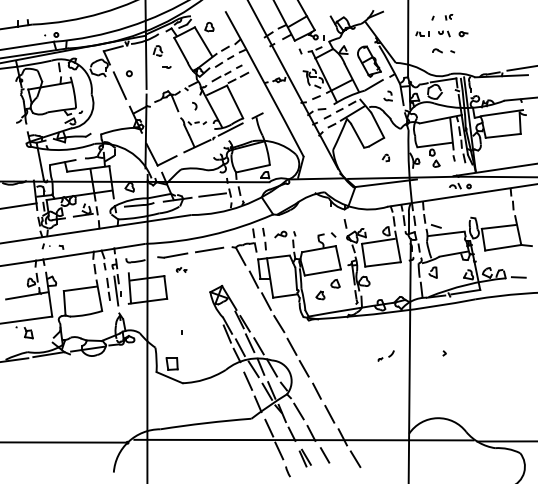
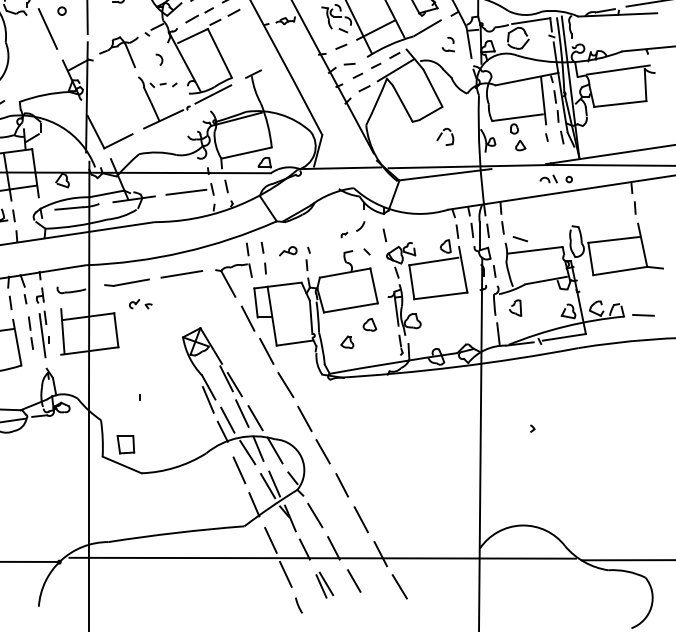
part: (385, 157) -> (444, 136), size x1.67
part: (181, 269) -> (139, 303), size x1.43
part: (385, 355) -> (351, 228), moved

